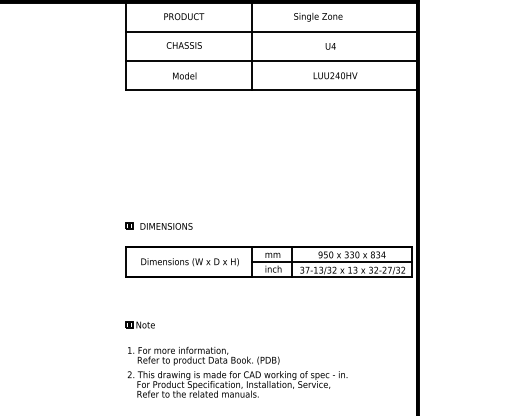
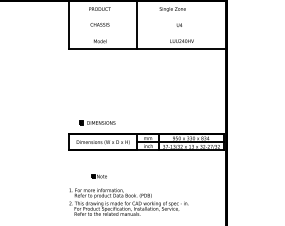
line: (271, 32) -> (147, 17), removed
line: (271, 59) -> (147, 32), removed
part: (159, 225) -> (97, 122), moved
part: (139, 324) -> (98, 176), moved

